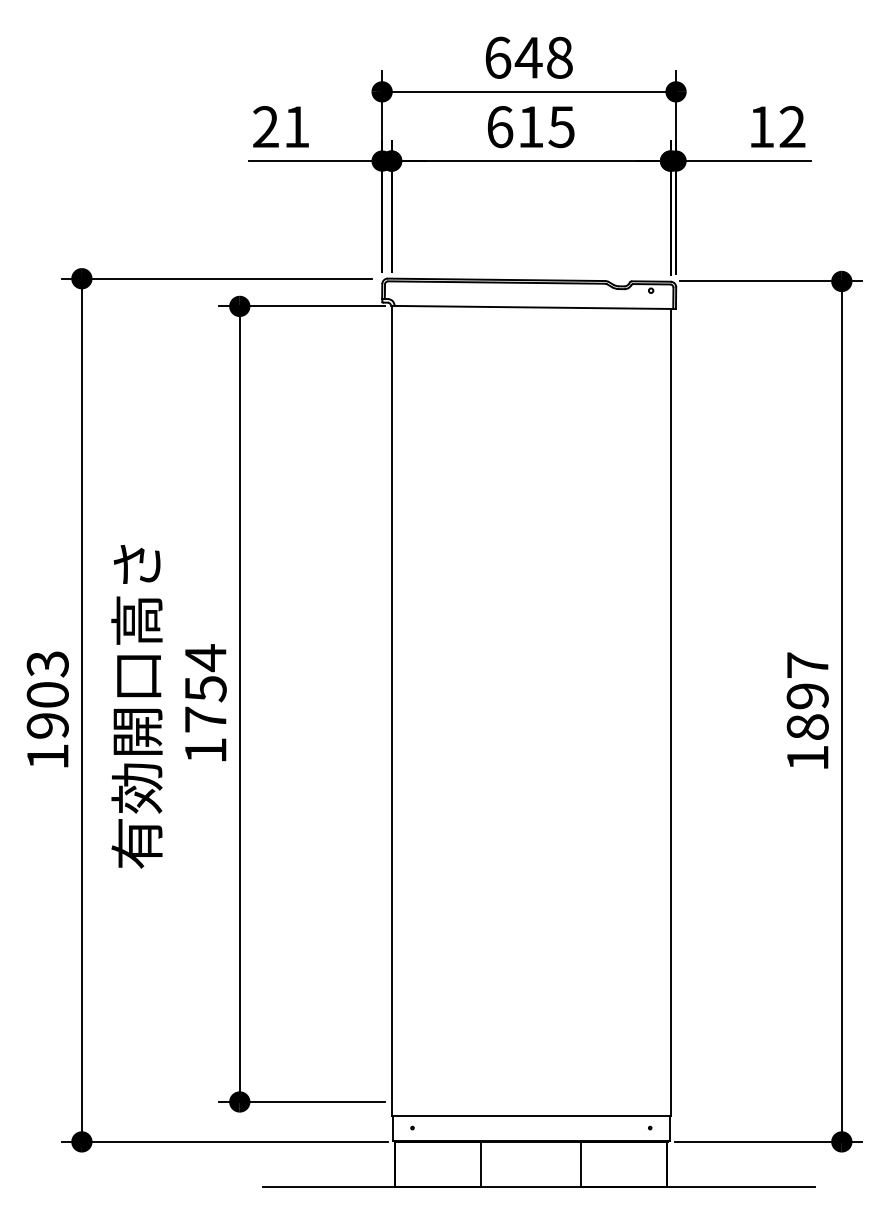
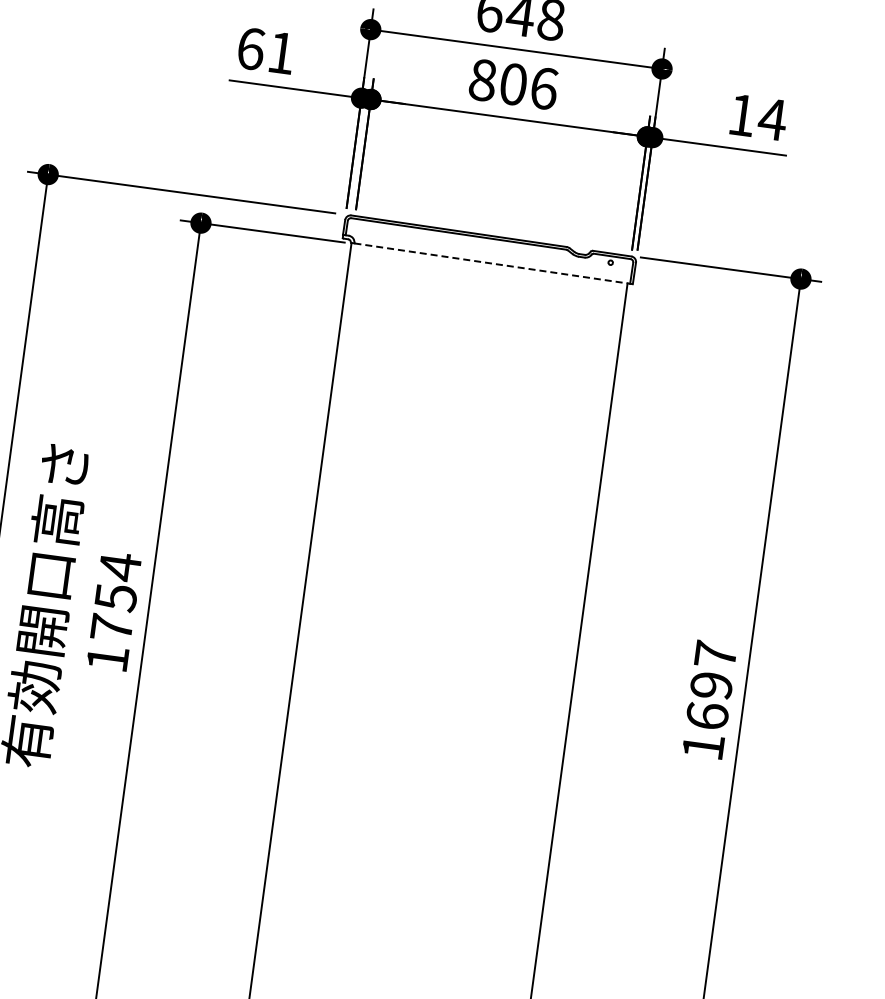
text: (792, 126) -> (772, 118), 12 -> 14
text: (266, 127) -> (251, 49), 21 -> 61
text: (531, 127) -> (514, 84), 615 -> 806
line: (535, 307) -> (493, 263), solid -> dashed
text: (807, 726) -> (707, 715), 1897 -> 1697

